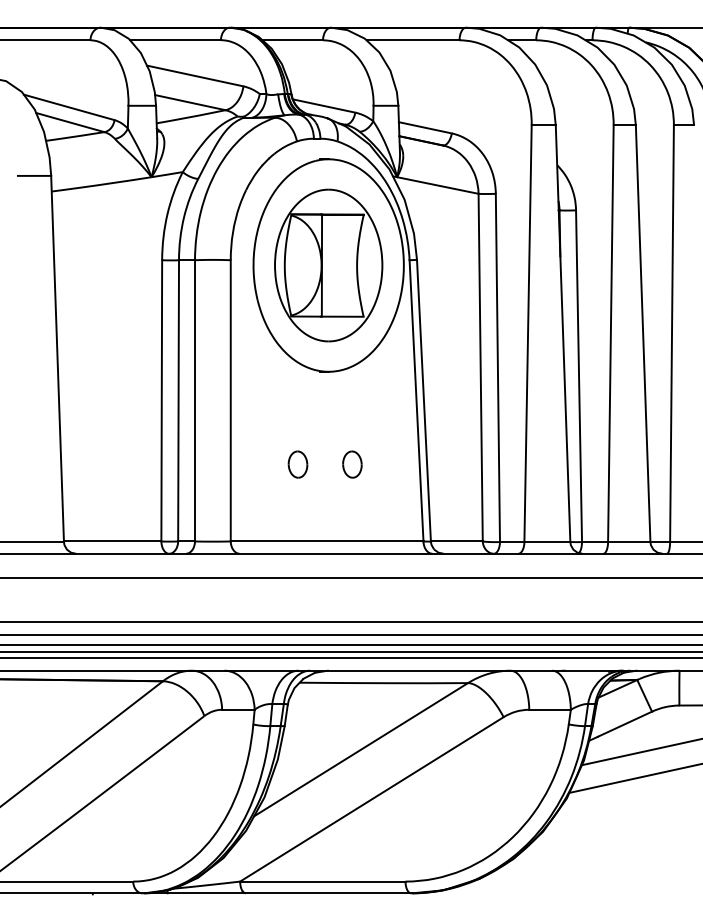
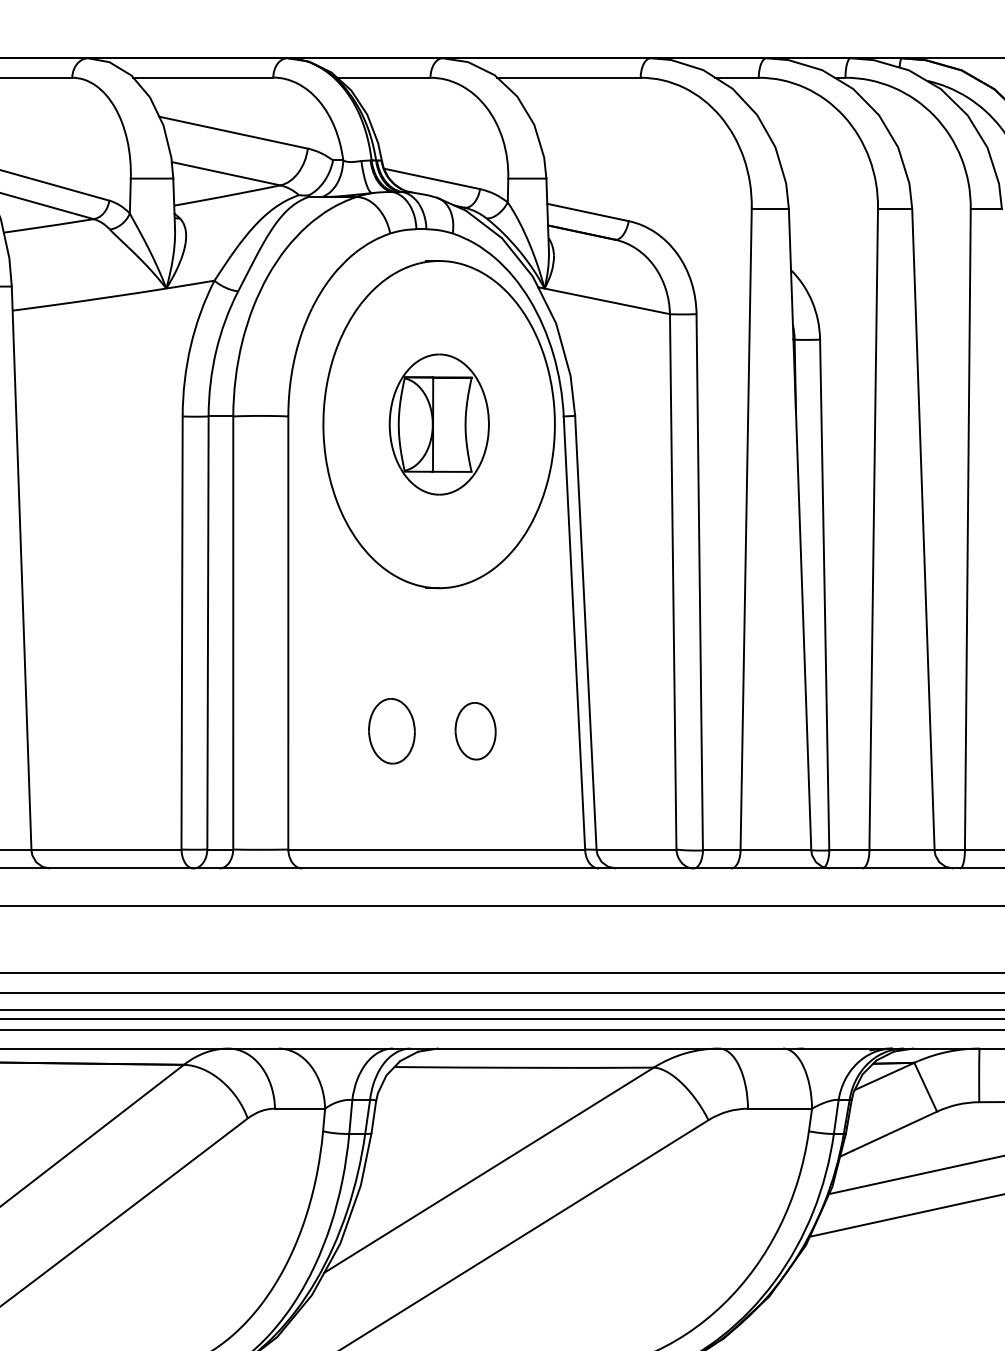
part: (328, 265) -> (438, 424), size x0.6
part: (297, 464) -> (391, 731), size x1.6
part: (352, 464) -> (475, 731), size x1.4

